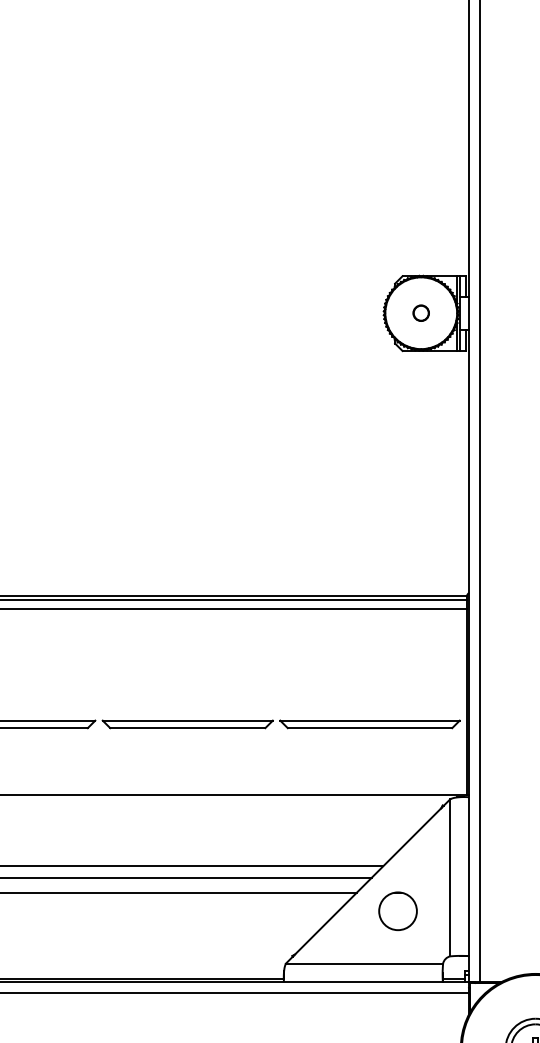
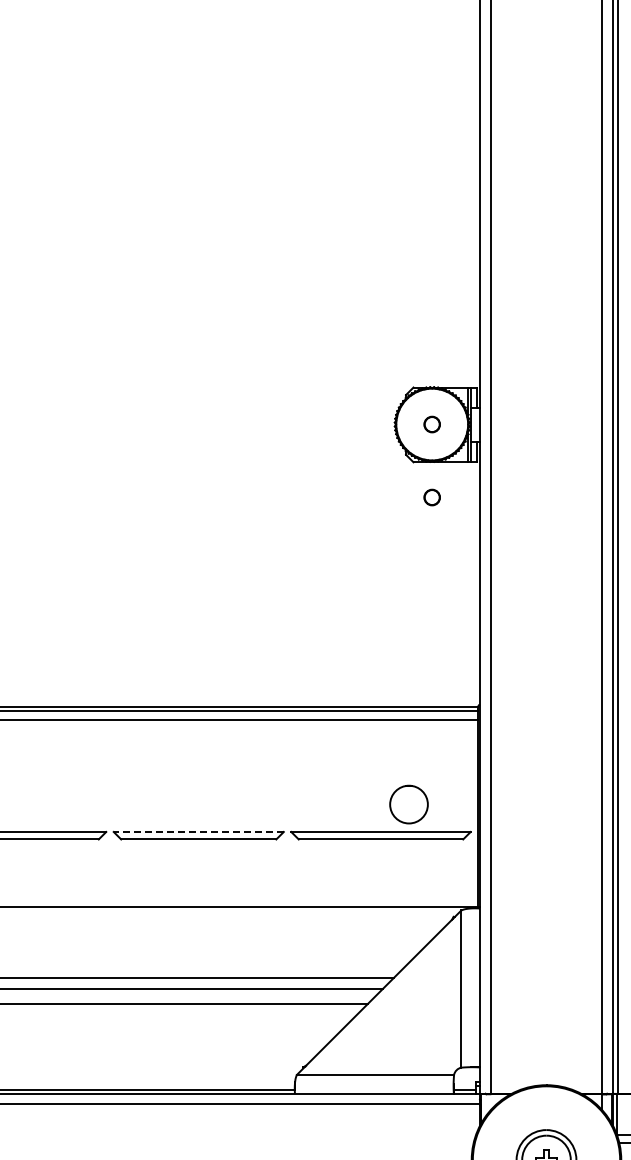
part: (420, 386) -> (431, 497), added
line: (187, 720) -> (198, 831), solid -> dashed
part: (397, 911) -> (408, 804), moved

